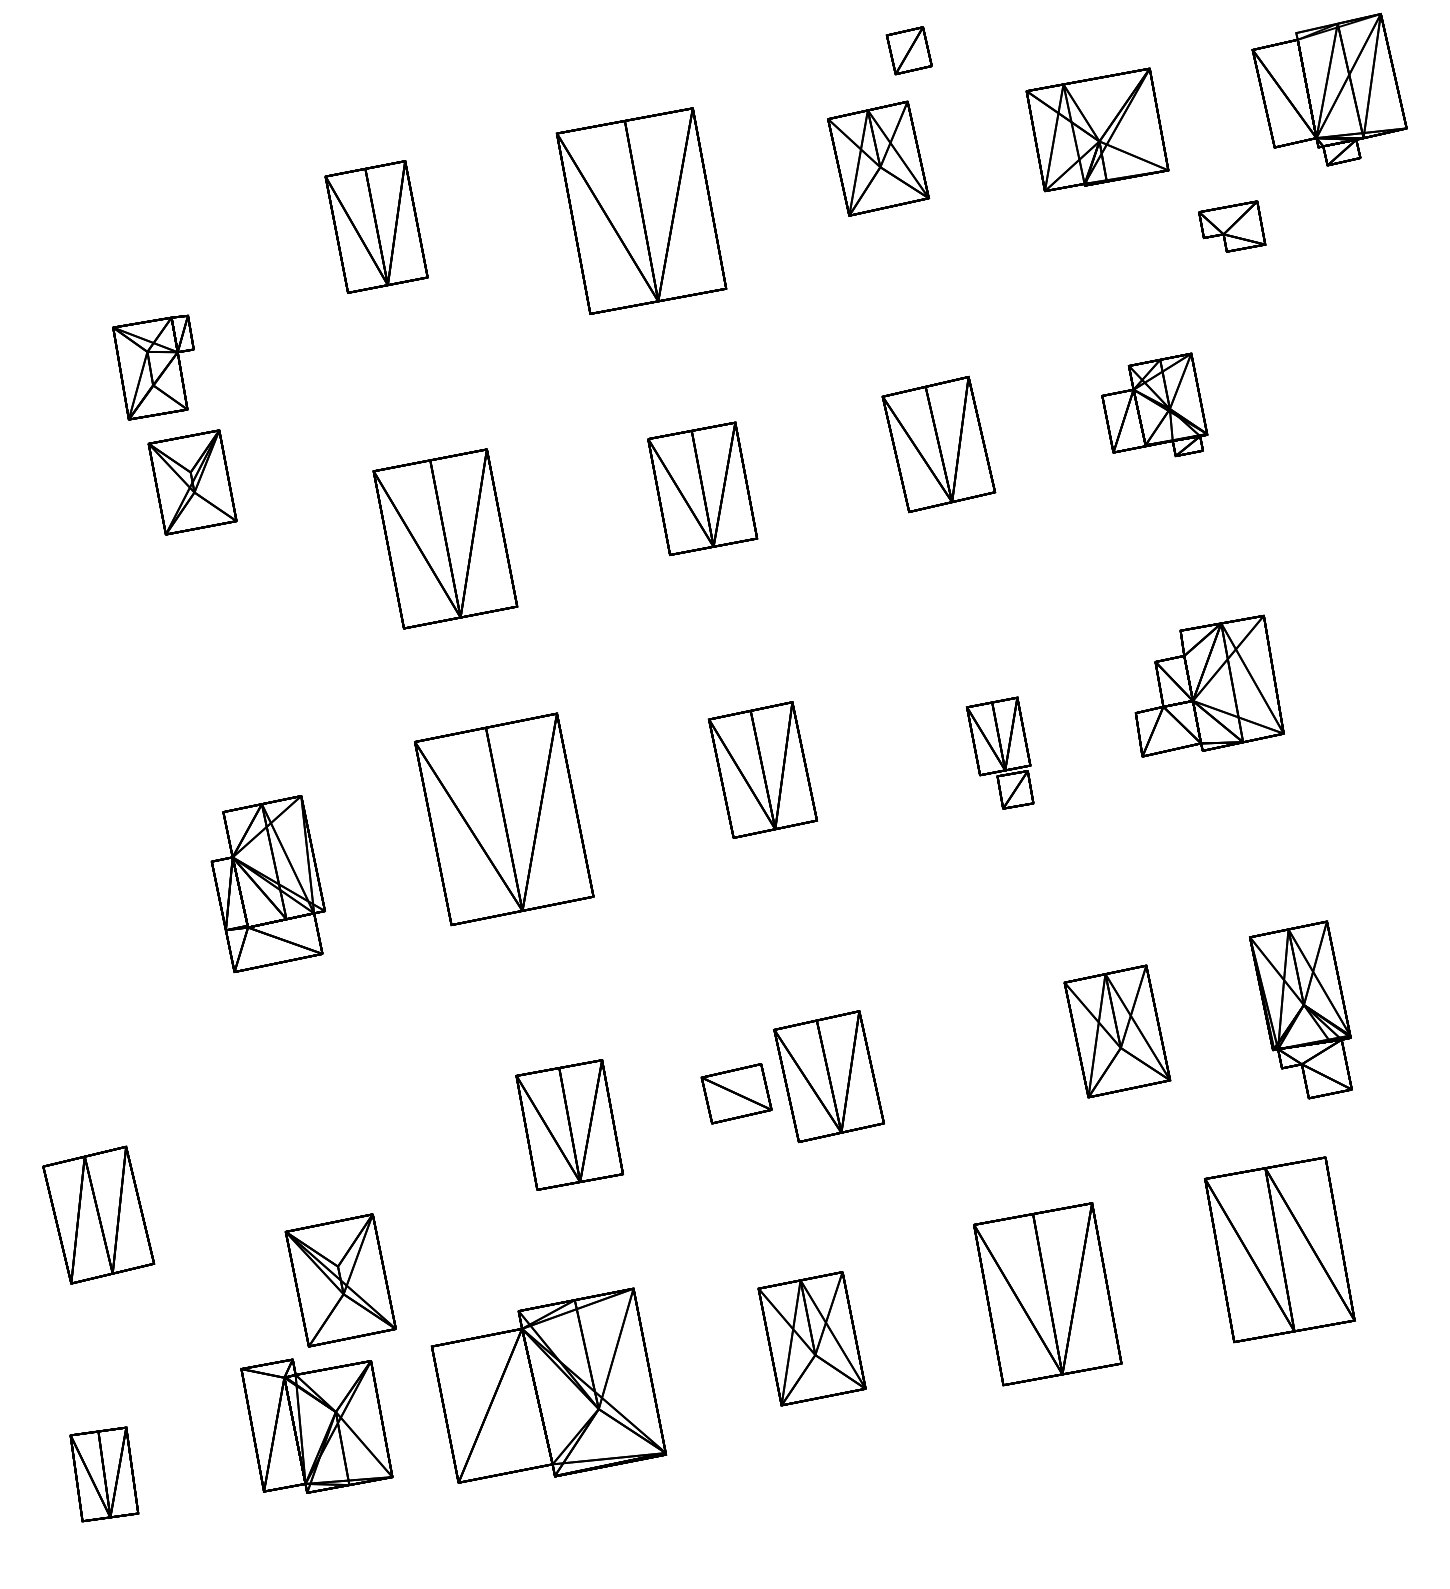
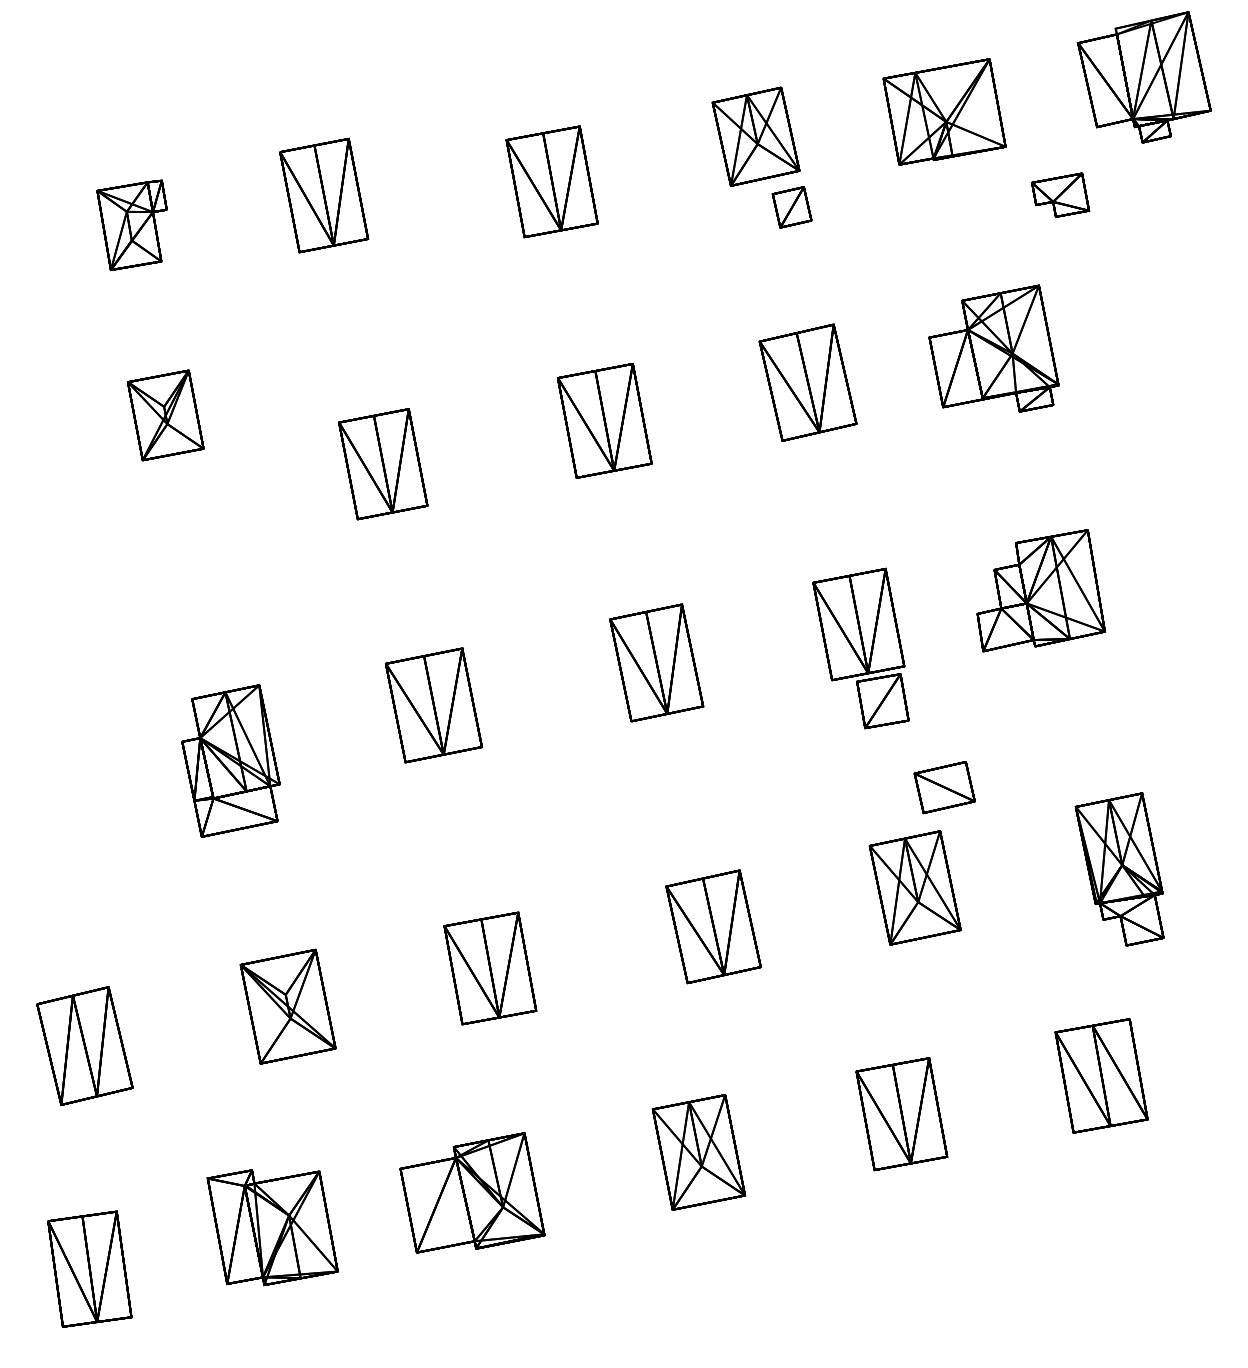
part: (908, 50) -> (791, 207), moved
part: (641, 210) -> (552, 181), size x0.62
part: (153, 367) -> (132, 225), moved
part: (1154, 404) -> (993, 348), size x1.43
part: (444, 539) -> (382, 464), size x0.71
part: (999, 752) -> (860, 647), size x1.67
part: (503, 819) -> (433, 705), size x0.62
part: (1117, 1031) -> (915, 887), moved
part: (736, 1093) -> (944, 787), moved
part: (1279, 1249) -> (1101, 1075), size x0.71
part: (340, 1280) -> (287, 1006), moved
part: (1047, 1294) -> (901, 1114), size x0.71
part: (548, 1385) -> (472, 1192), size x0.71
part: (104, 1474) -> (89, 1269), size x1.43

